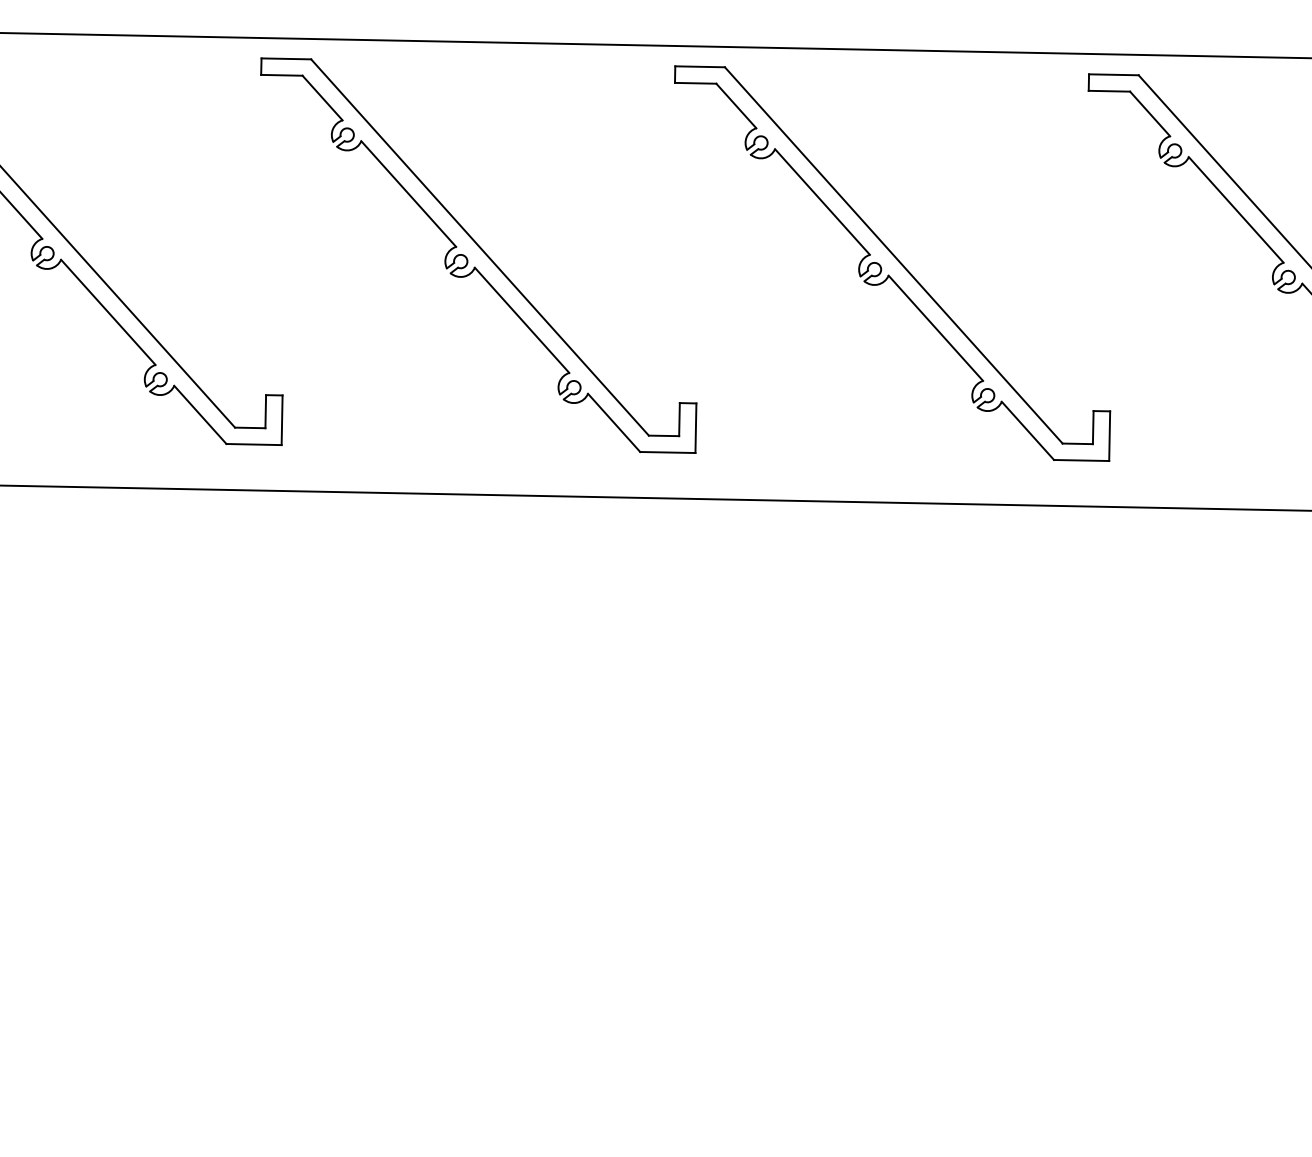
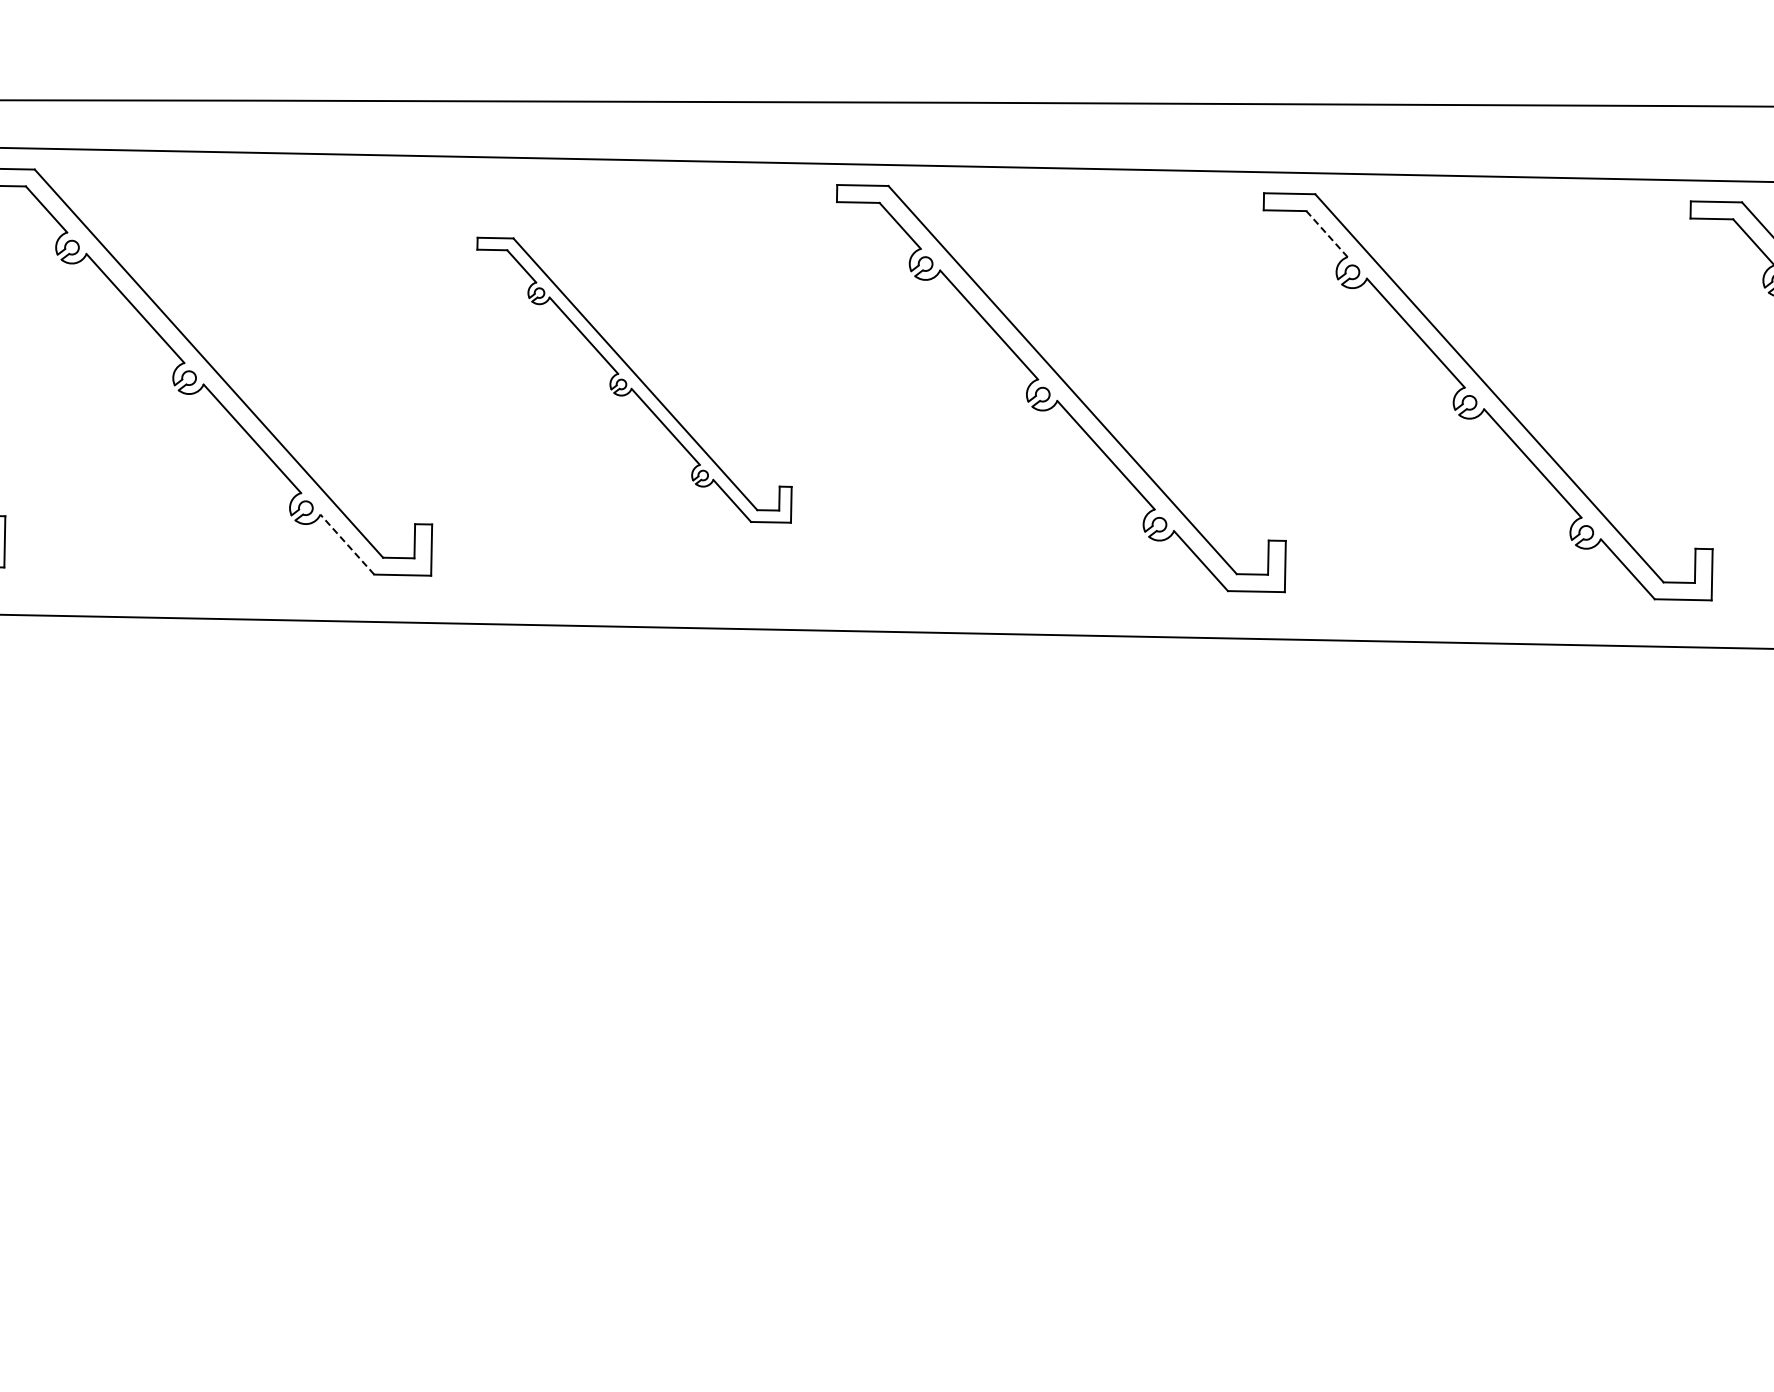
line: (1150, 114) -> (1327, 234), solid -> dashed
part: (478, 254) -> (634, 379), size x0.7
line: (200, 414) -> (347, 544), solid -> dashed

